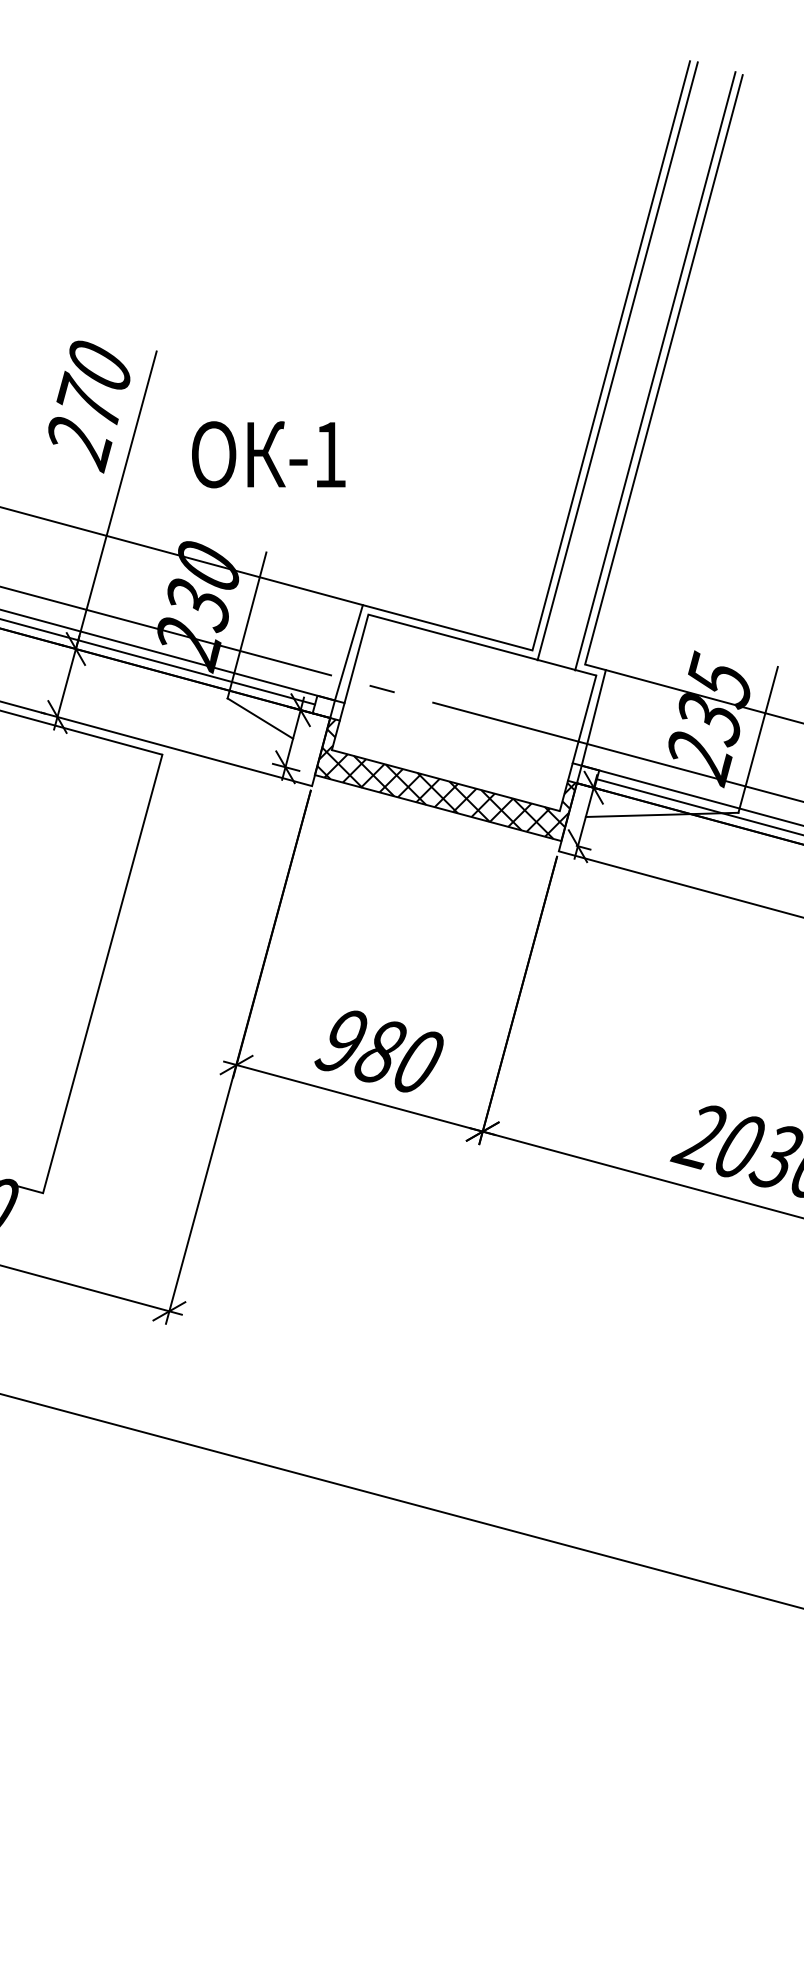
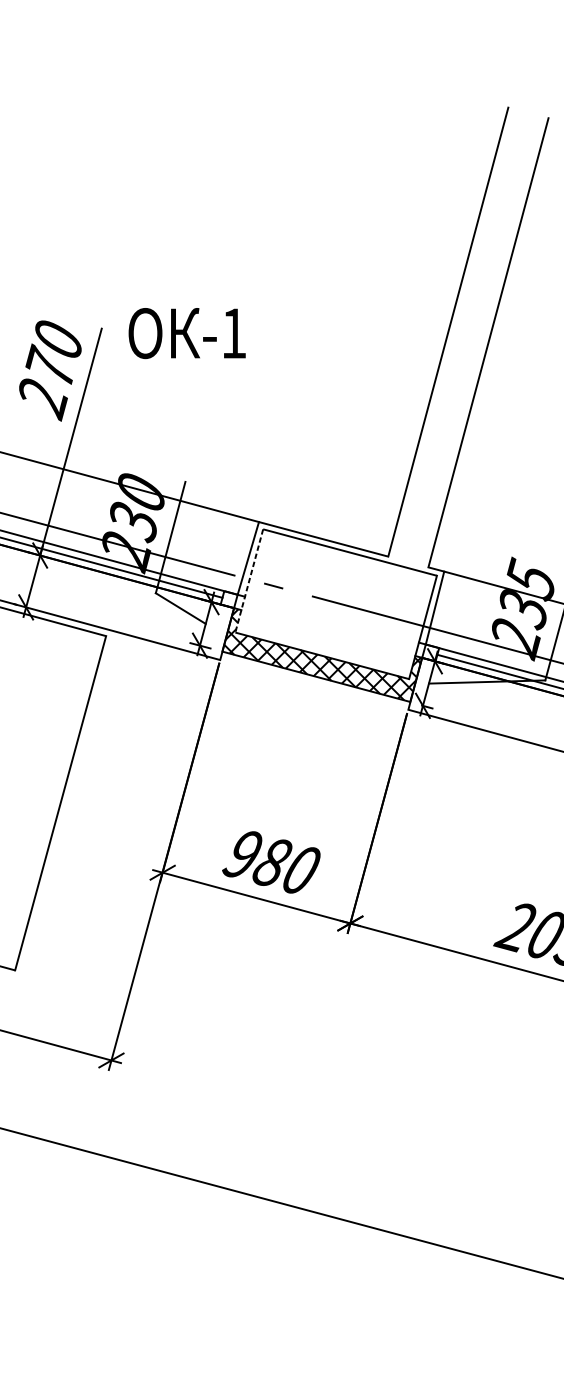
line: (617, 361) -> (453, 336), removed
line: (655, 371) -> (482, 343), removed
text: (268, 454) -> (187, 333), moved
line: (350, 682) -> (249, 581), solid -> dashed

